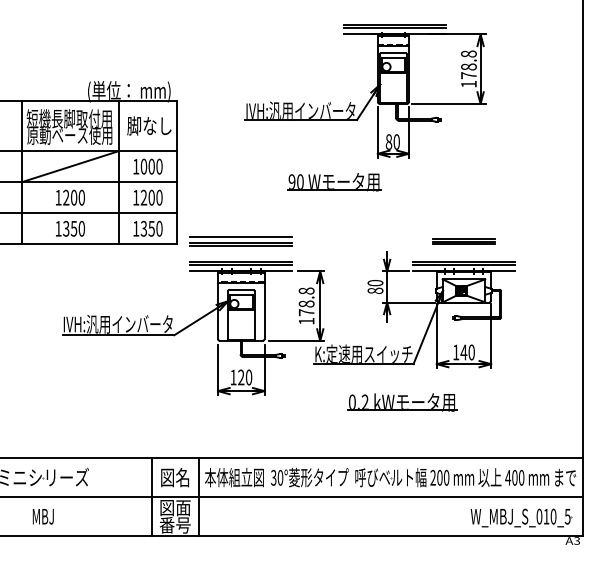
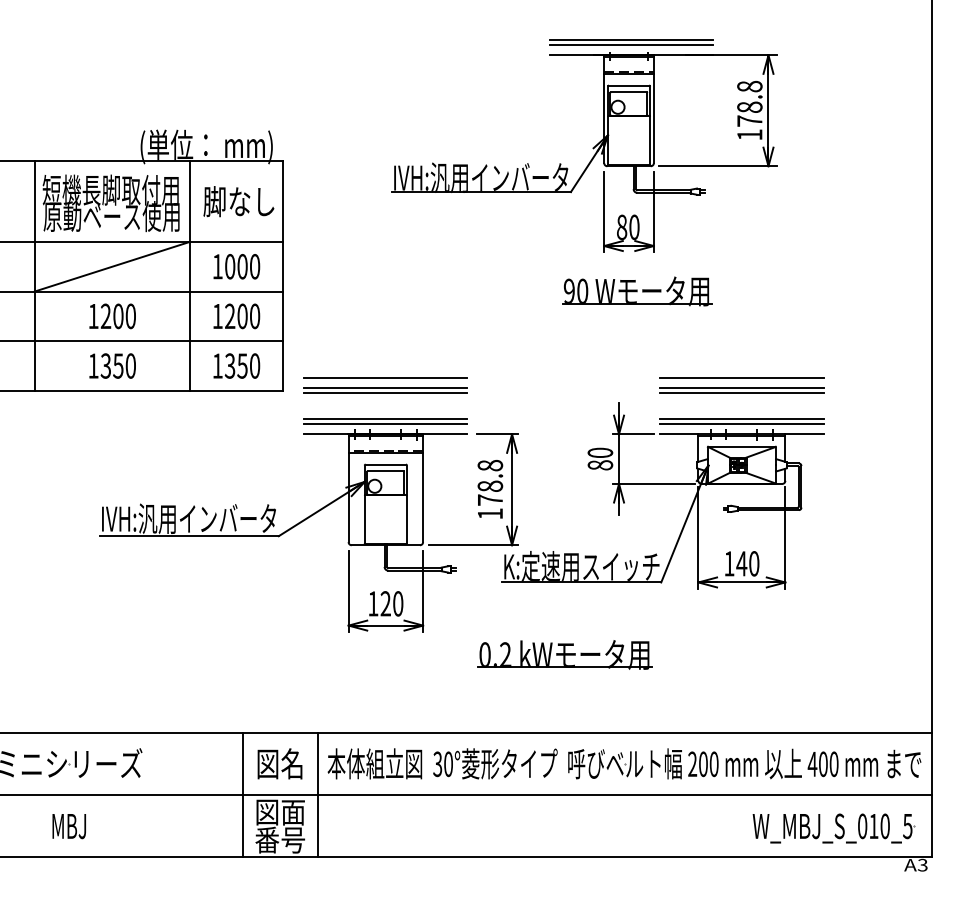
part: (334, 182) -> (637, 291), moved
part: (463, 241) -> (741, 386), size x1.67
part: (402, 402) -> (565, 654), moved

